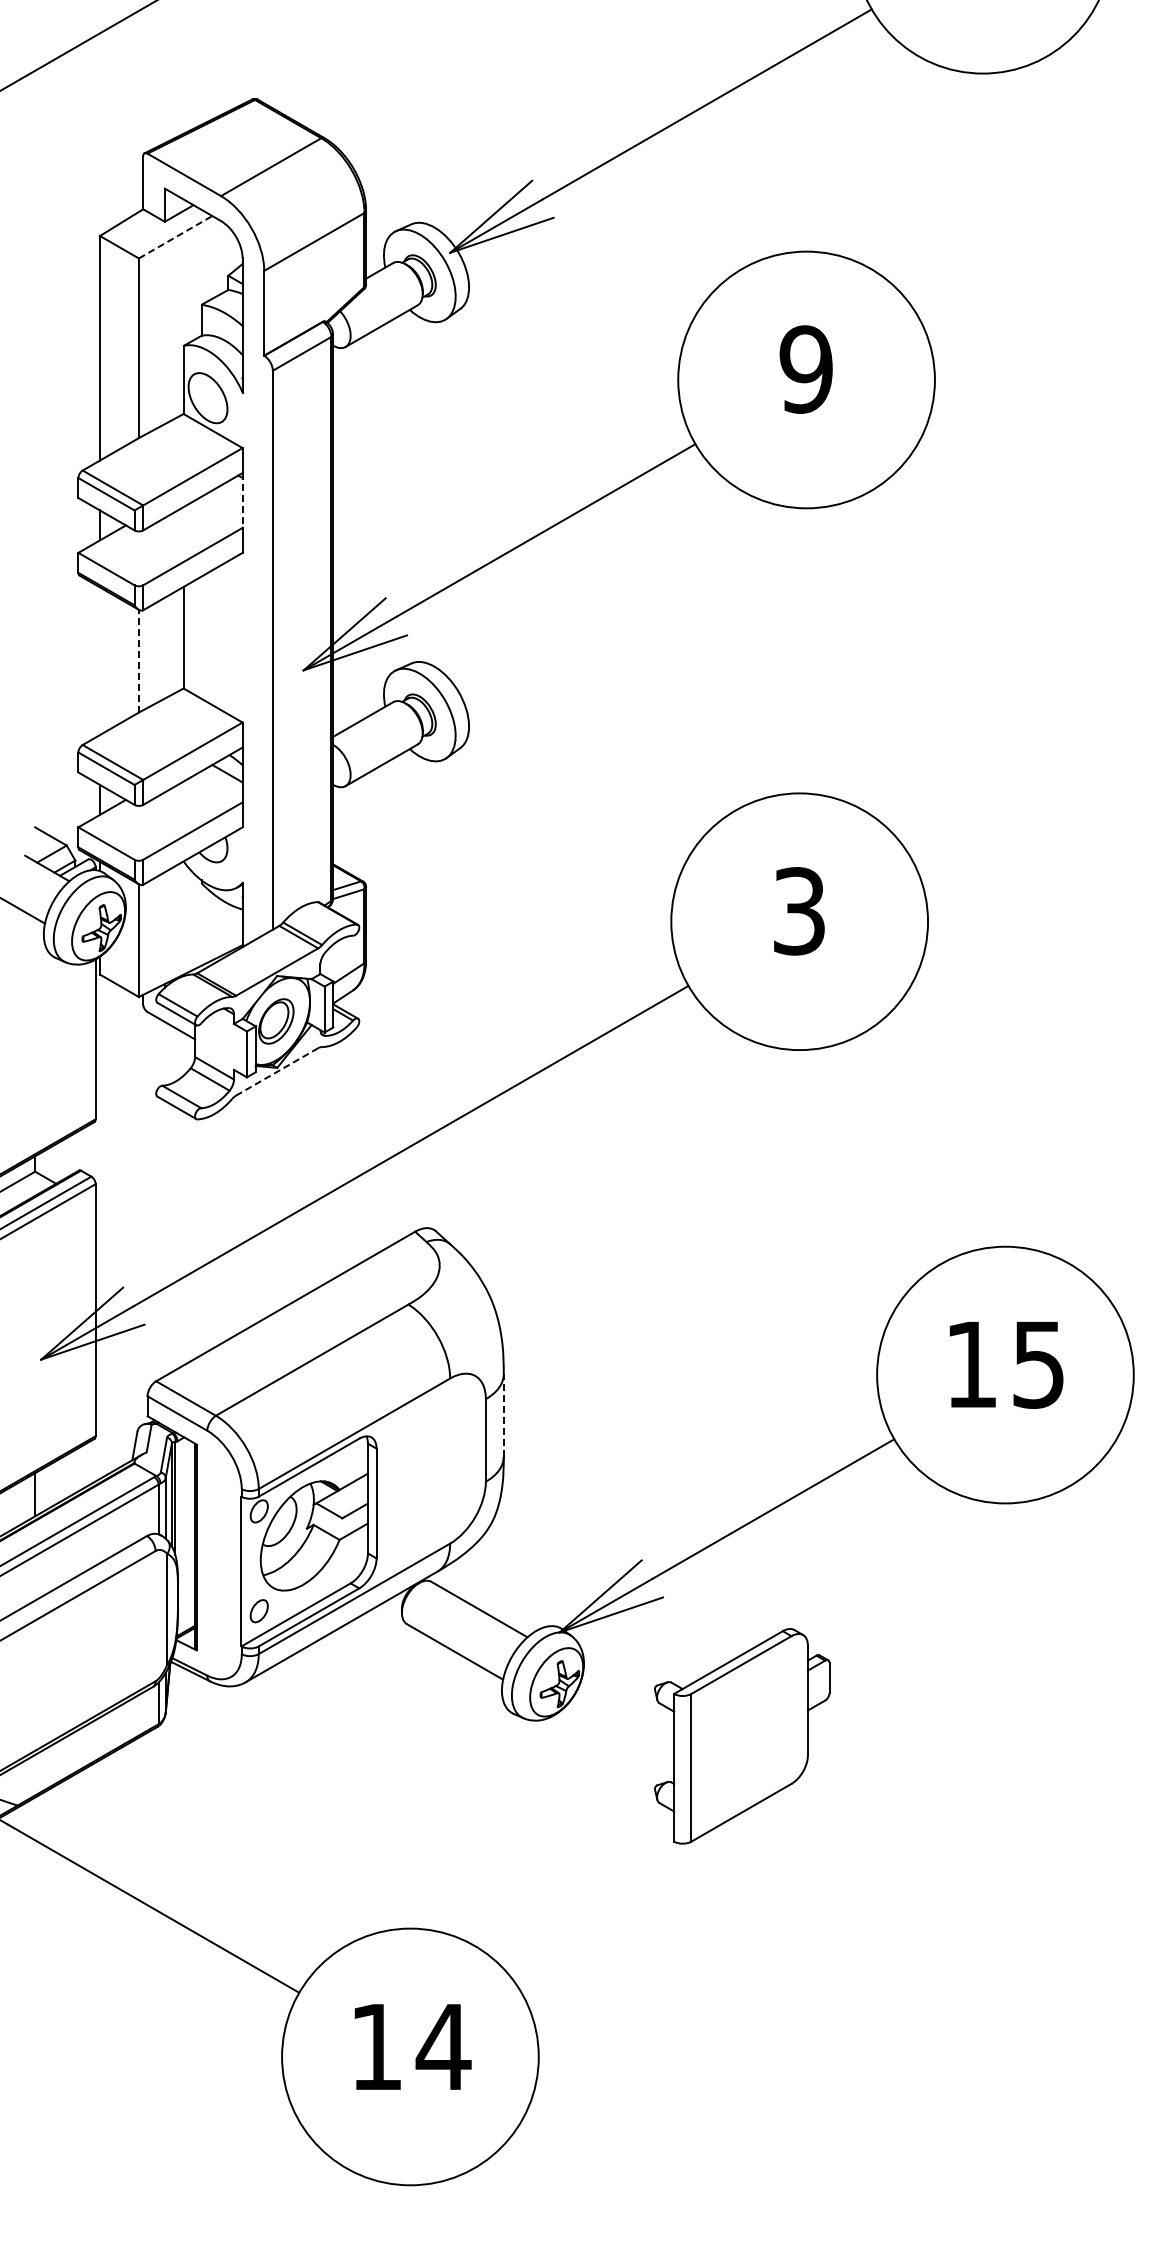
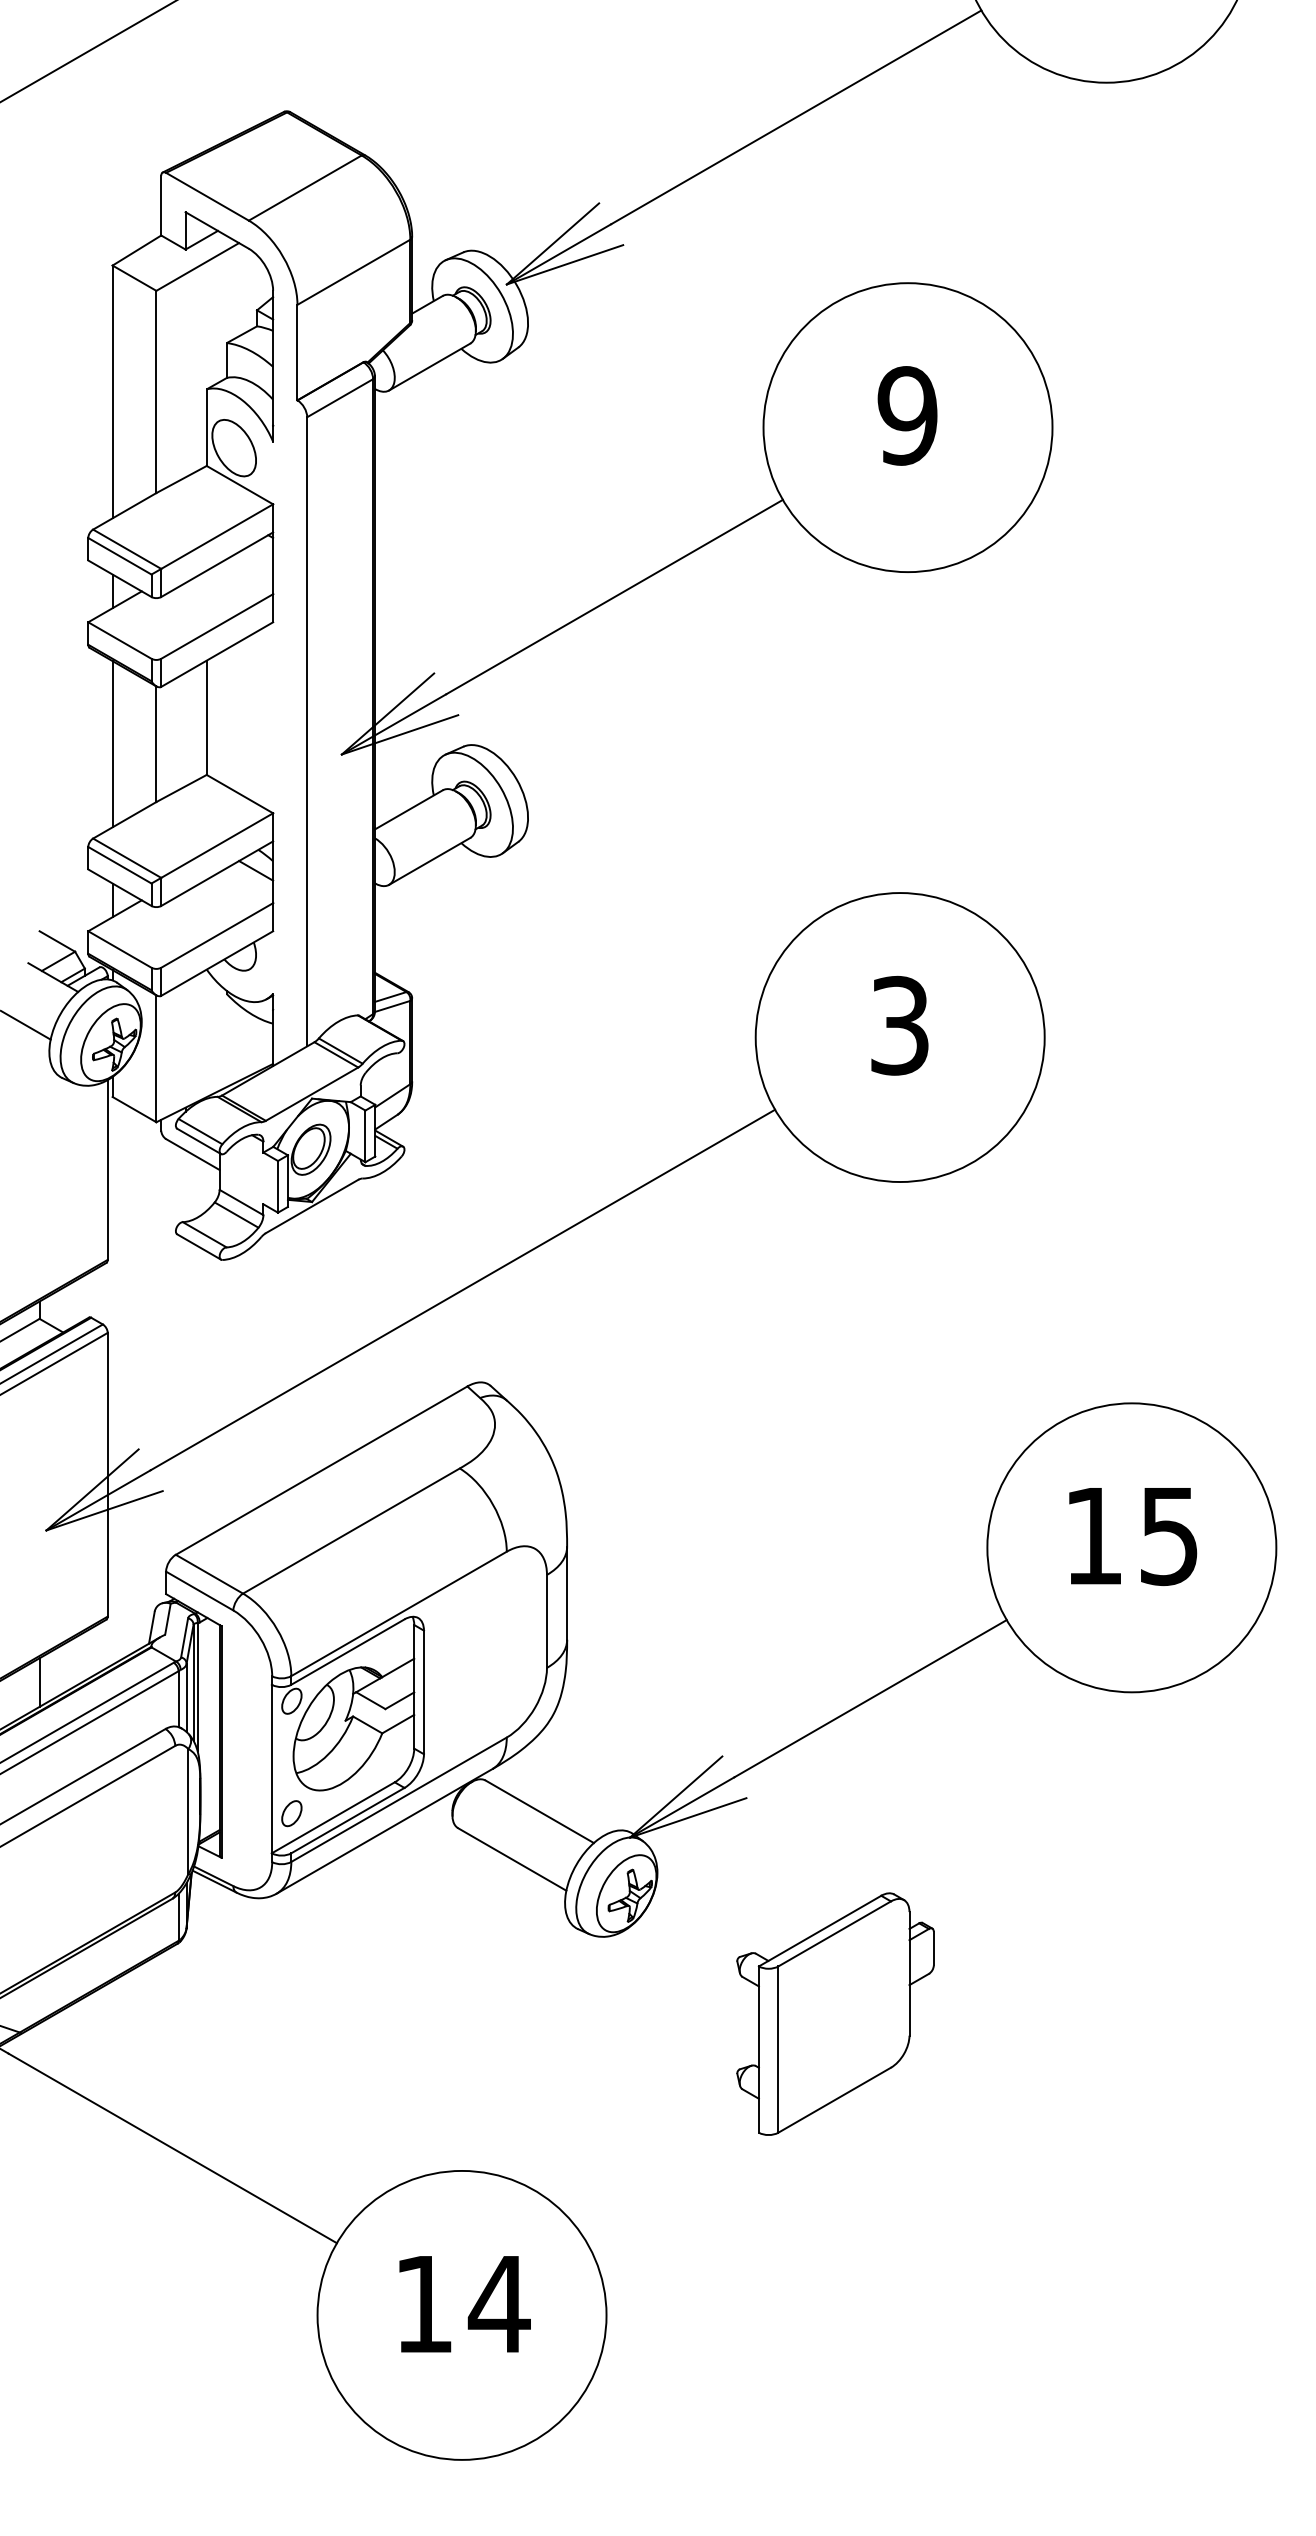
line: (176, 237) -> (198, 267), dashed -> solid
line: (242, 500) -> (273, 563), dashed -> solid
line: (138, 660) -> (155, 743), dashed -> solid
line: (100, 661) -> (113, 744), added
line: (276, 1072) -> (311, 1207), dashed -> solid
line: (503, 1415) -> (566, 1593), dashed -> solid
part: (742, 1736) -> (835, 2014), moved

